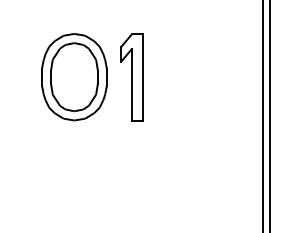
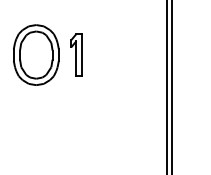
part: (132, 76) -> (76, 54), size x0.7

